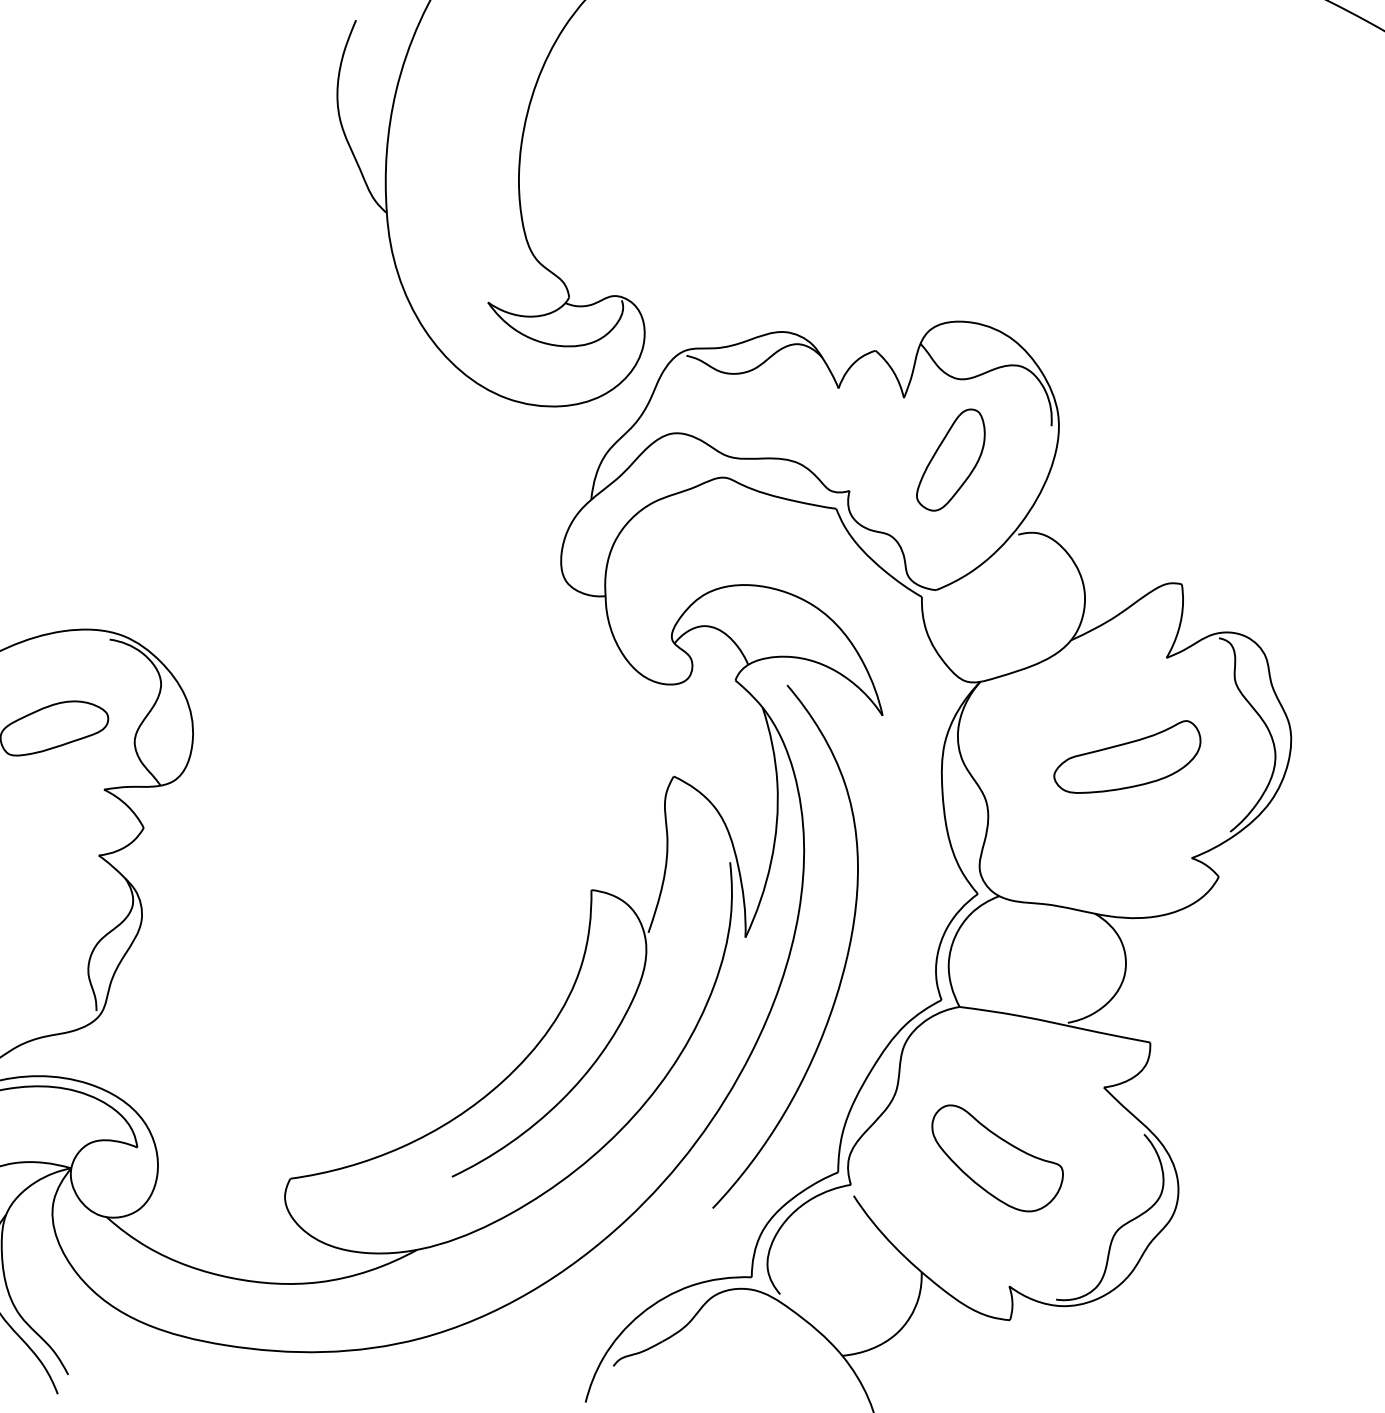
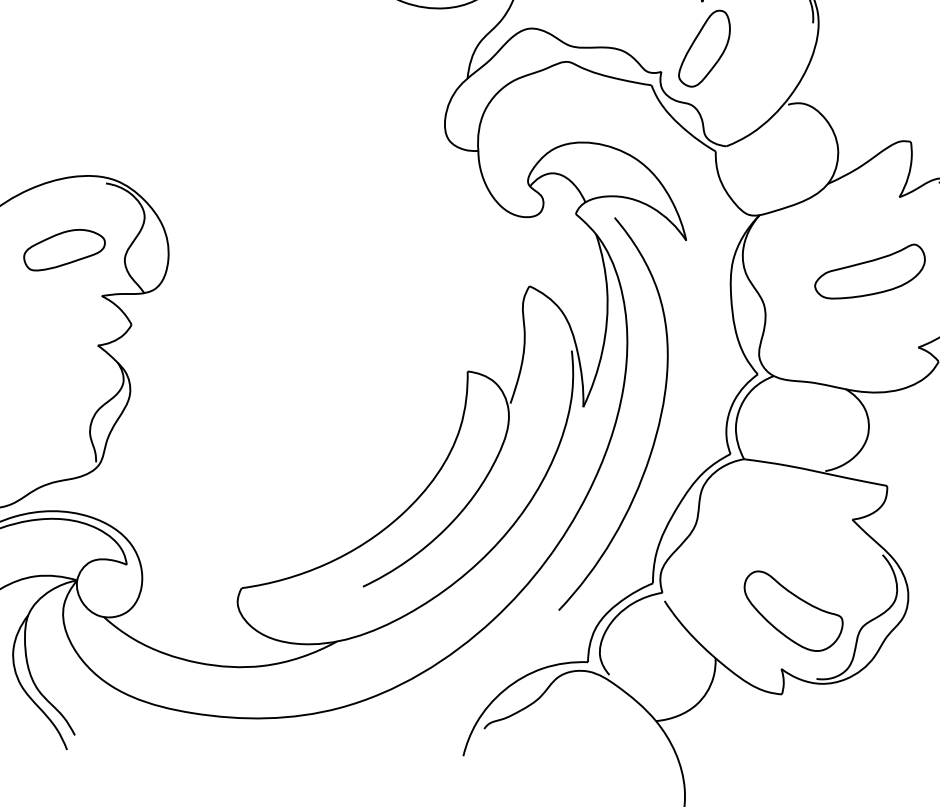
part: (950, 459) -> (704, 48), moved
part: (997, 1158) -> (793, 611), moved

